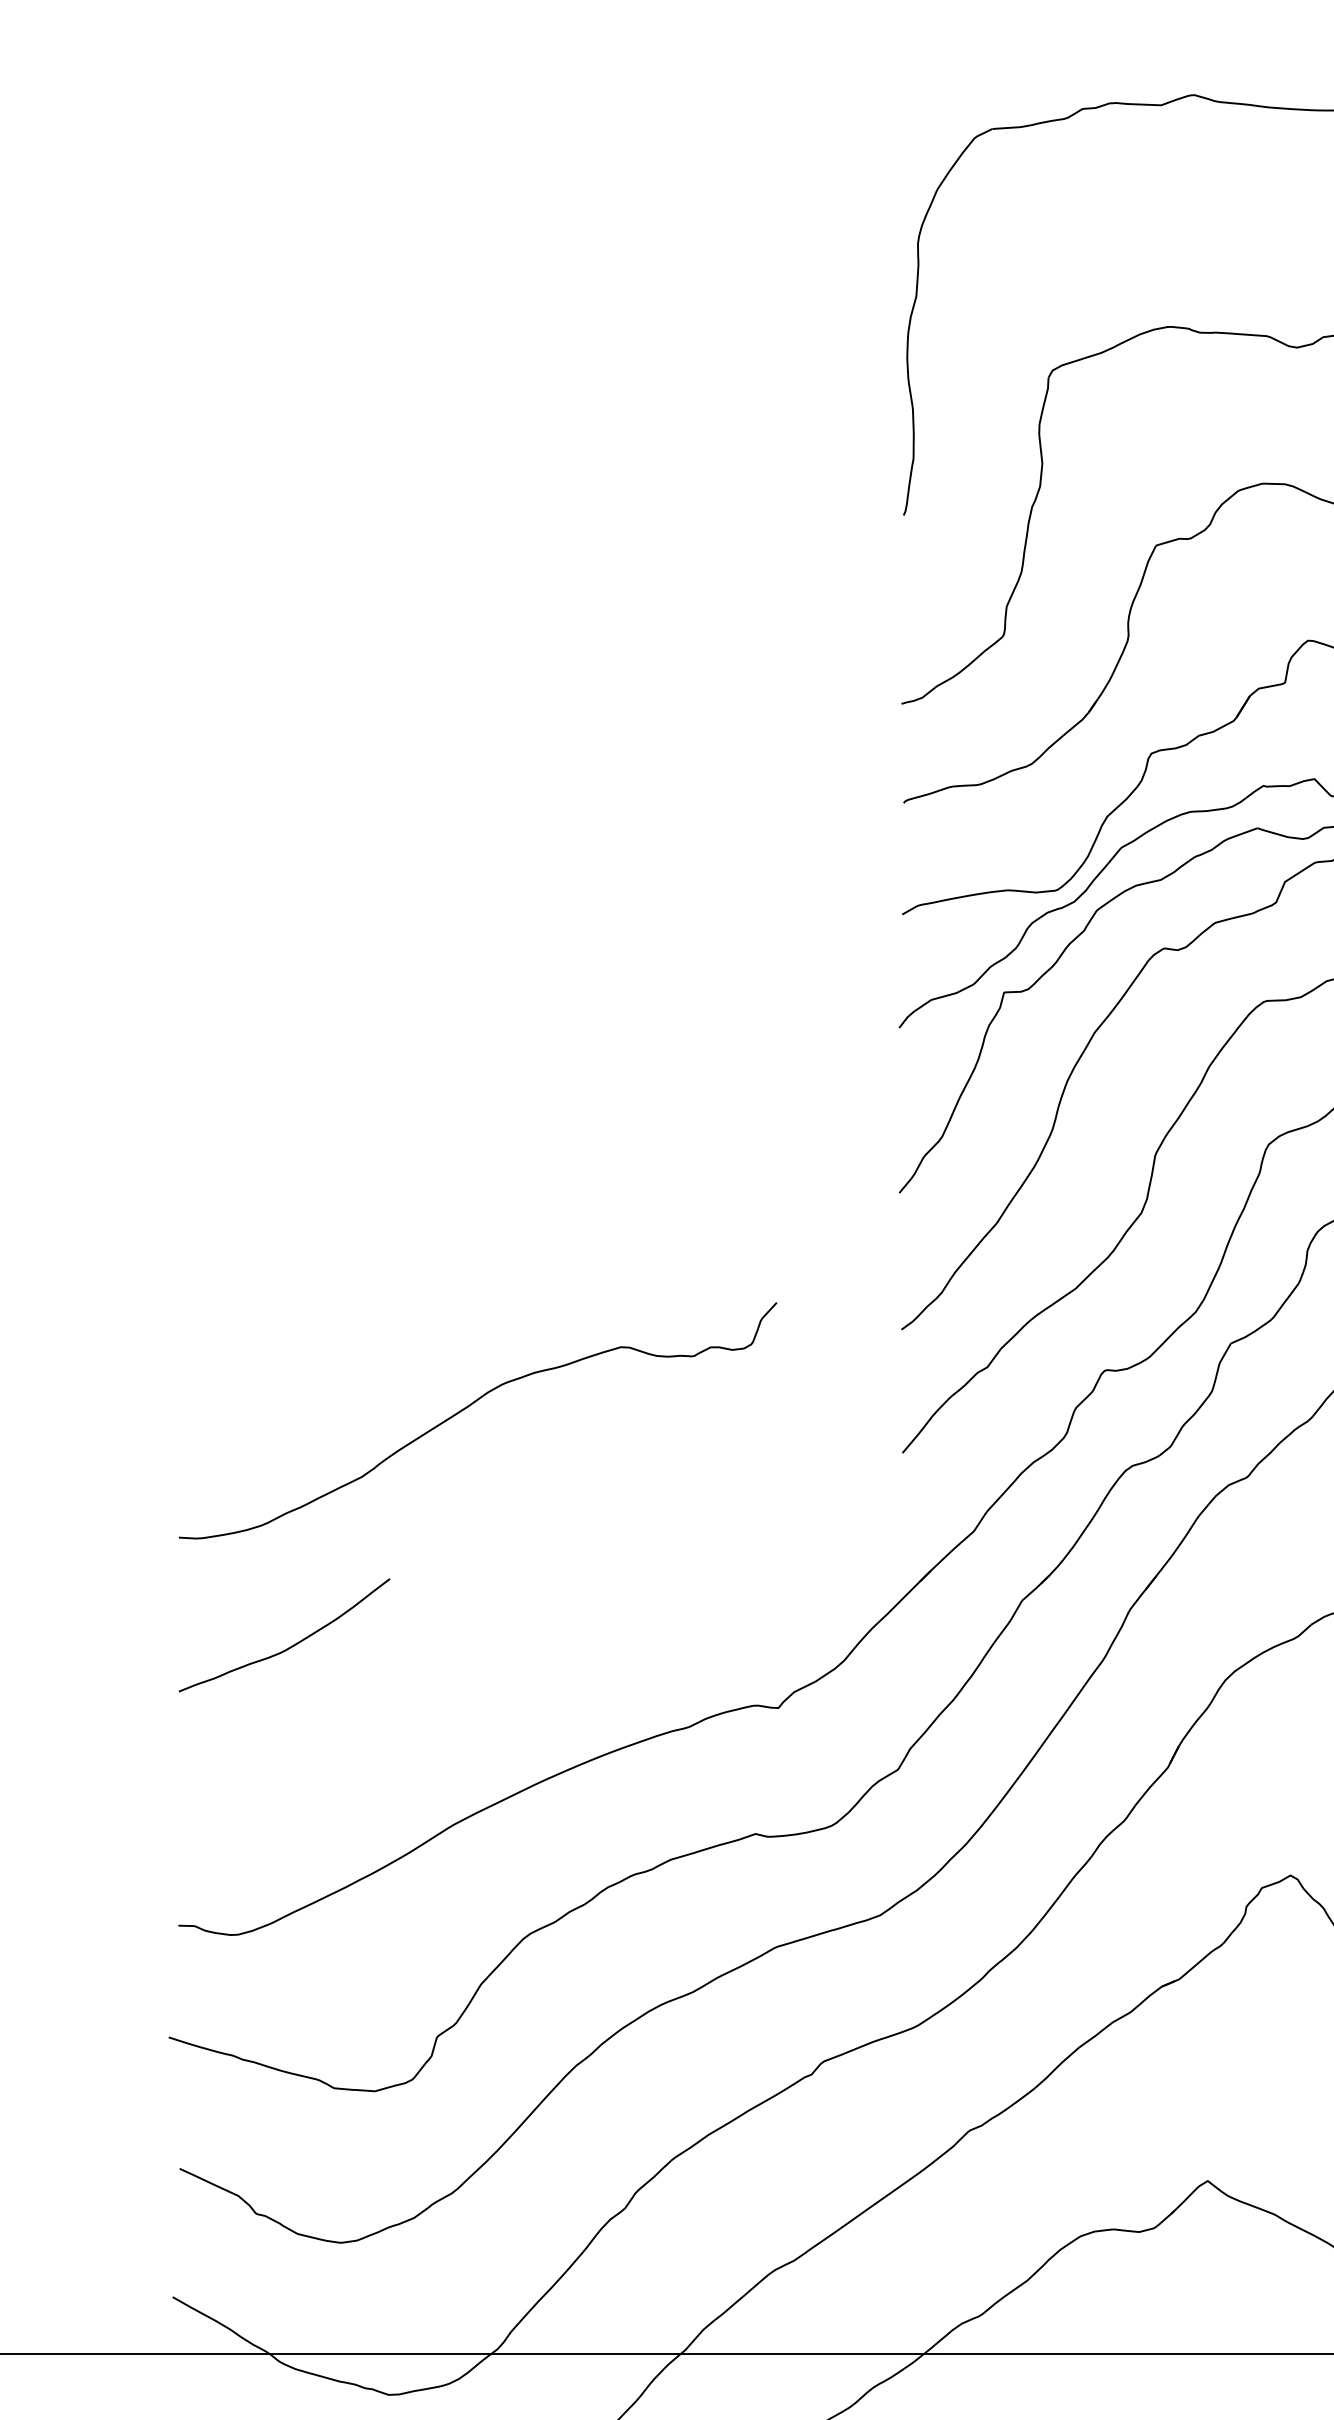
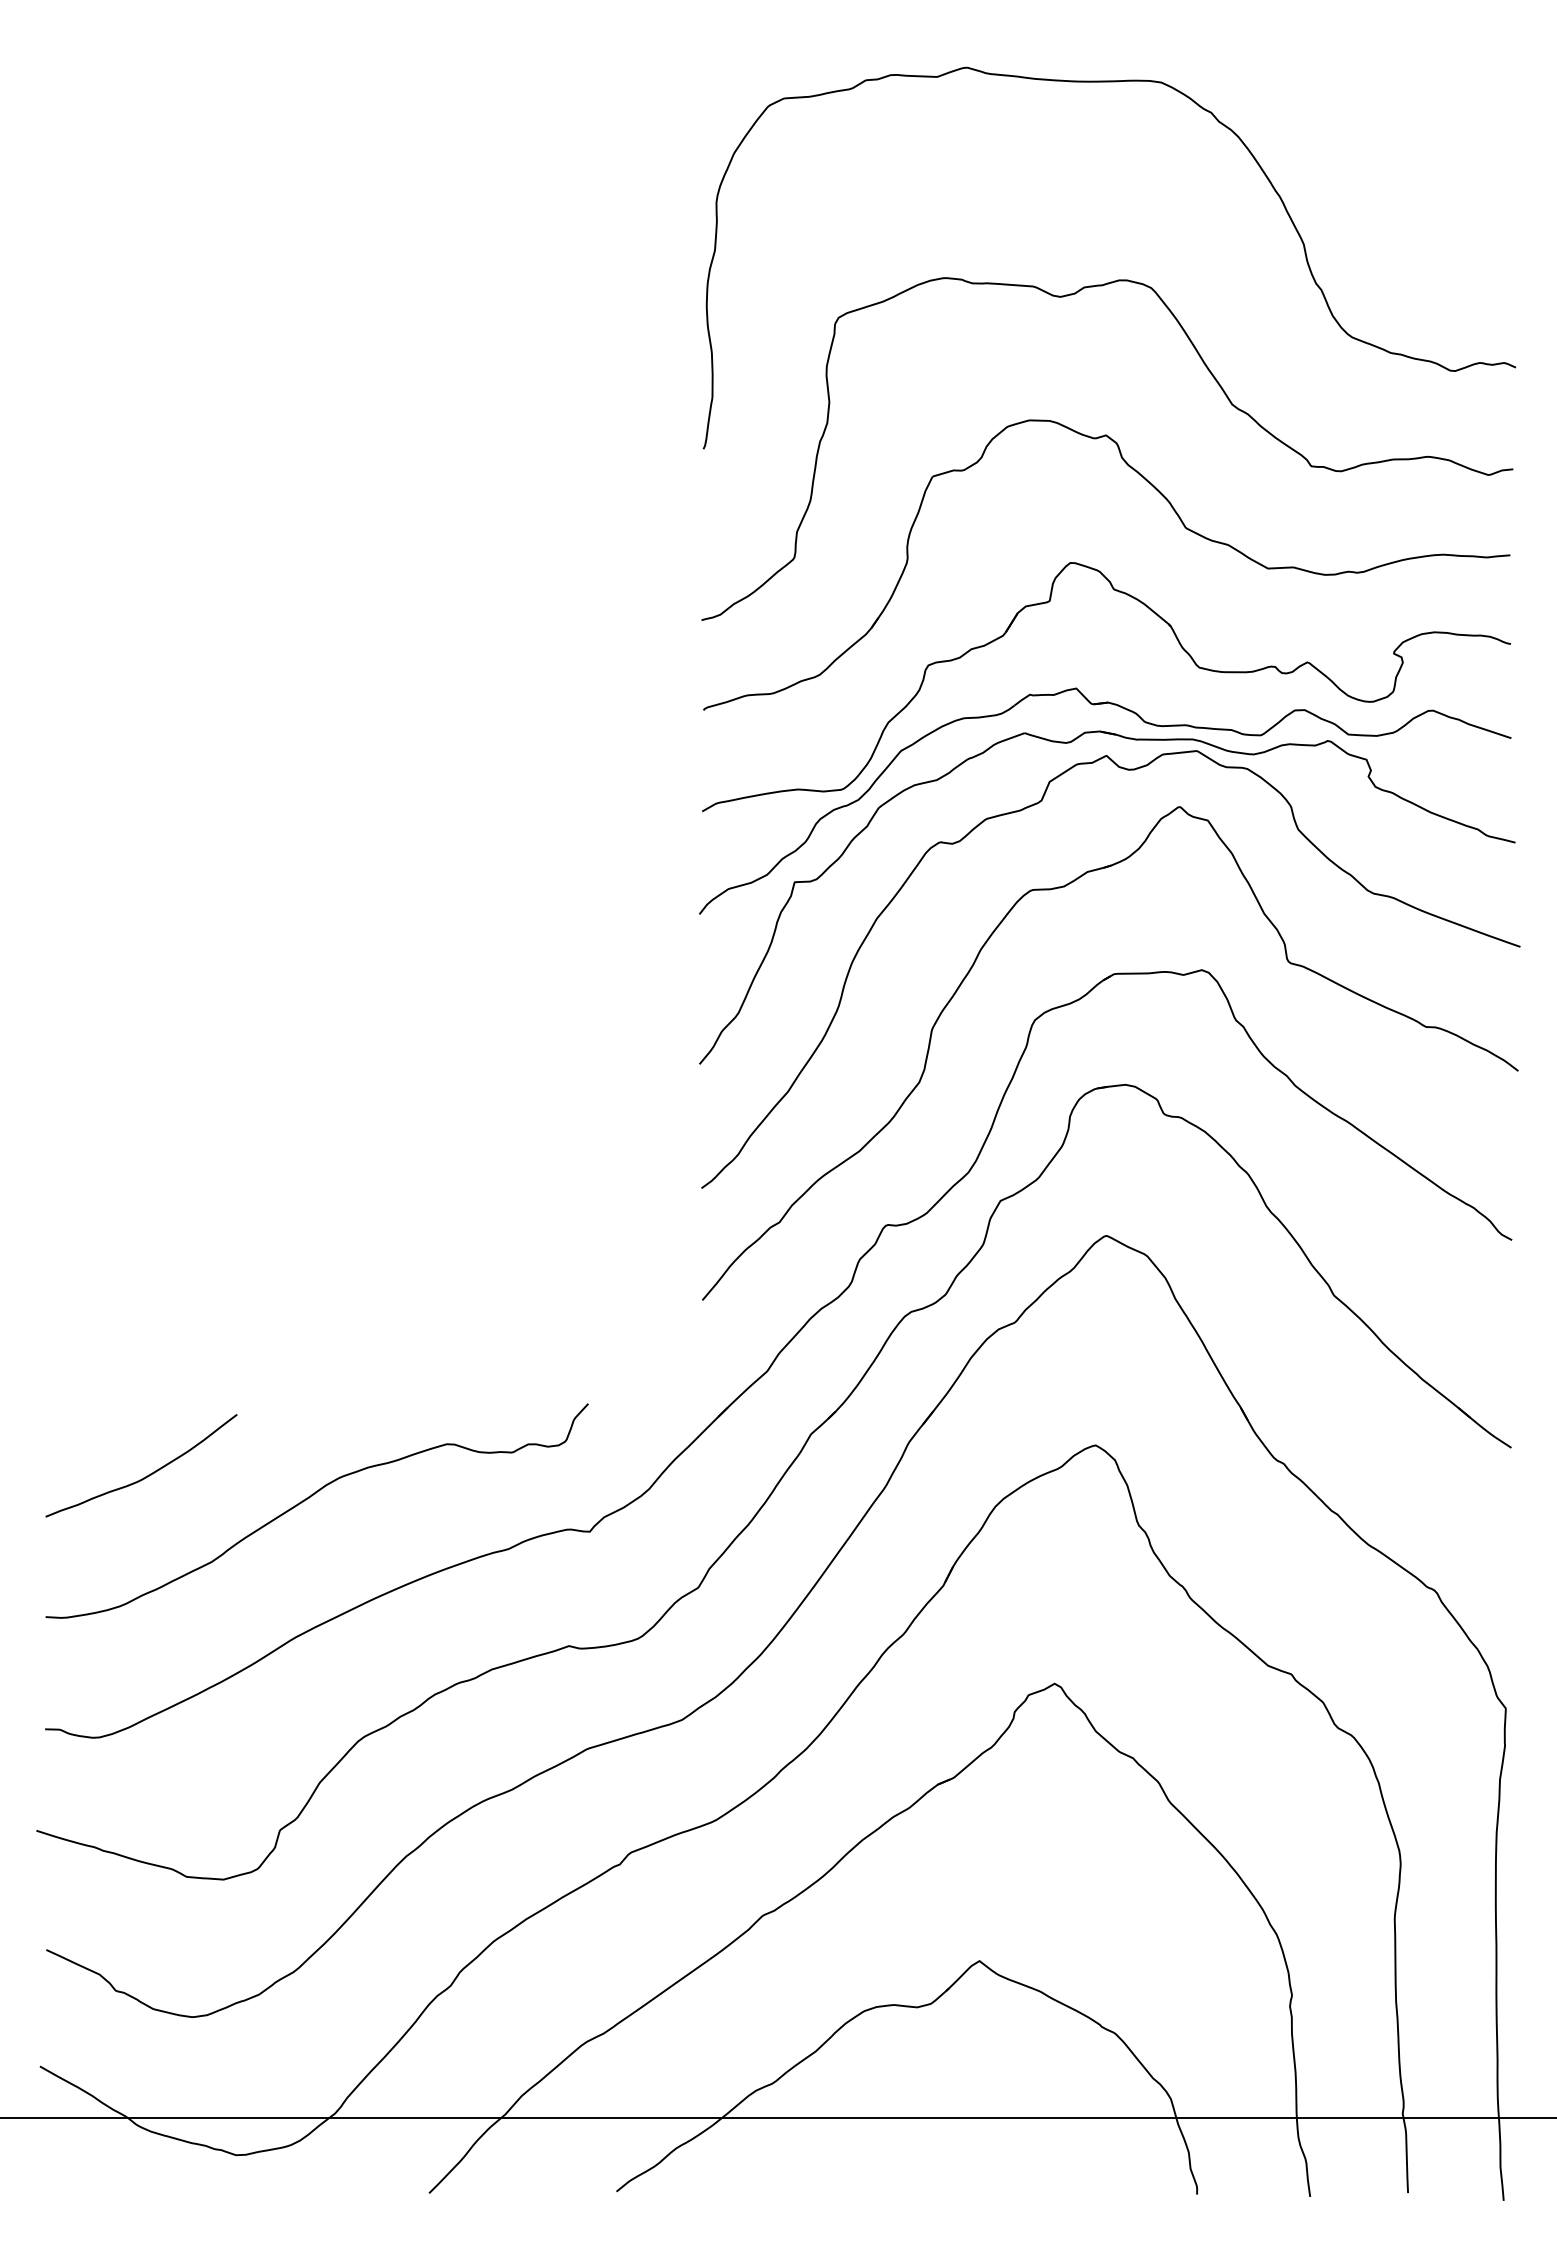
curve: (469, 1407) -> (309, 1498), moved

